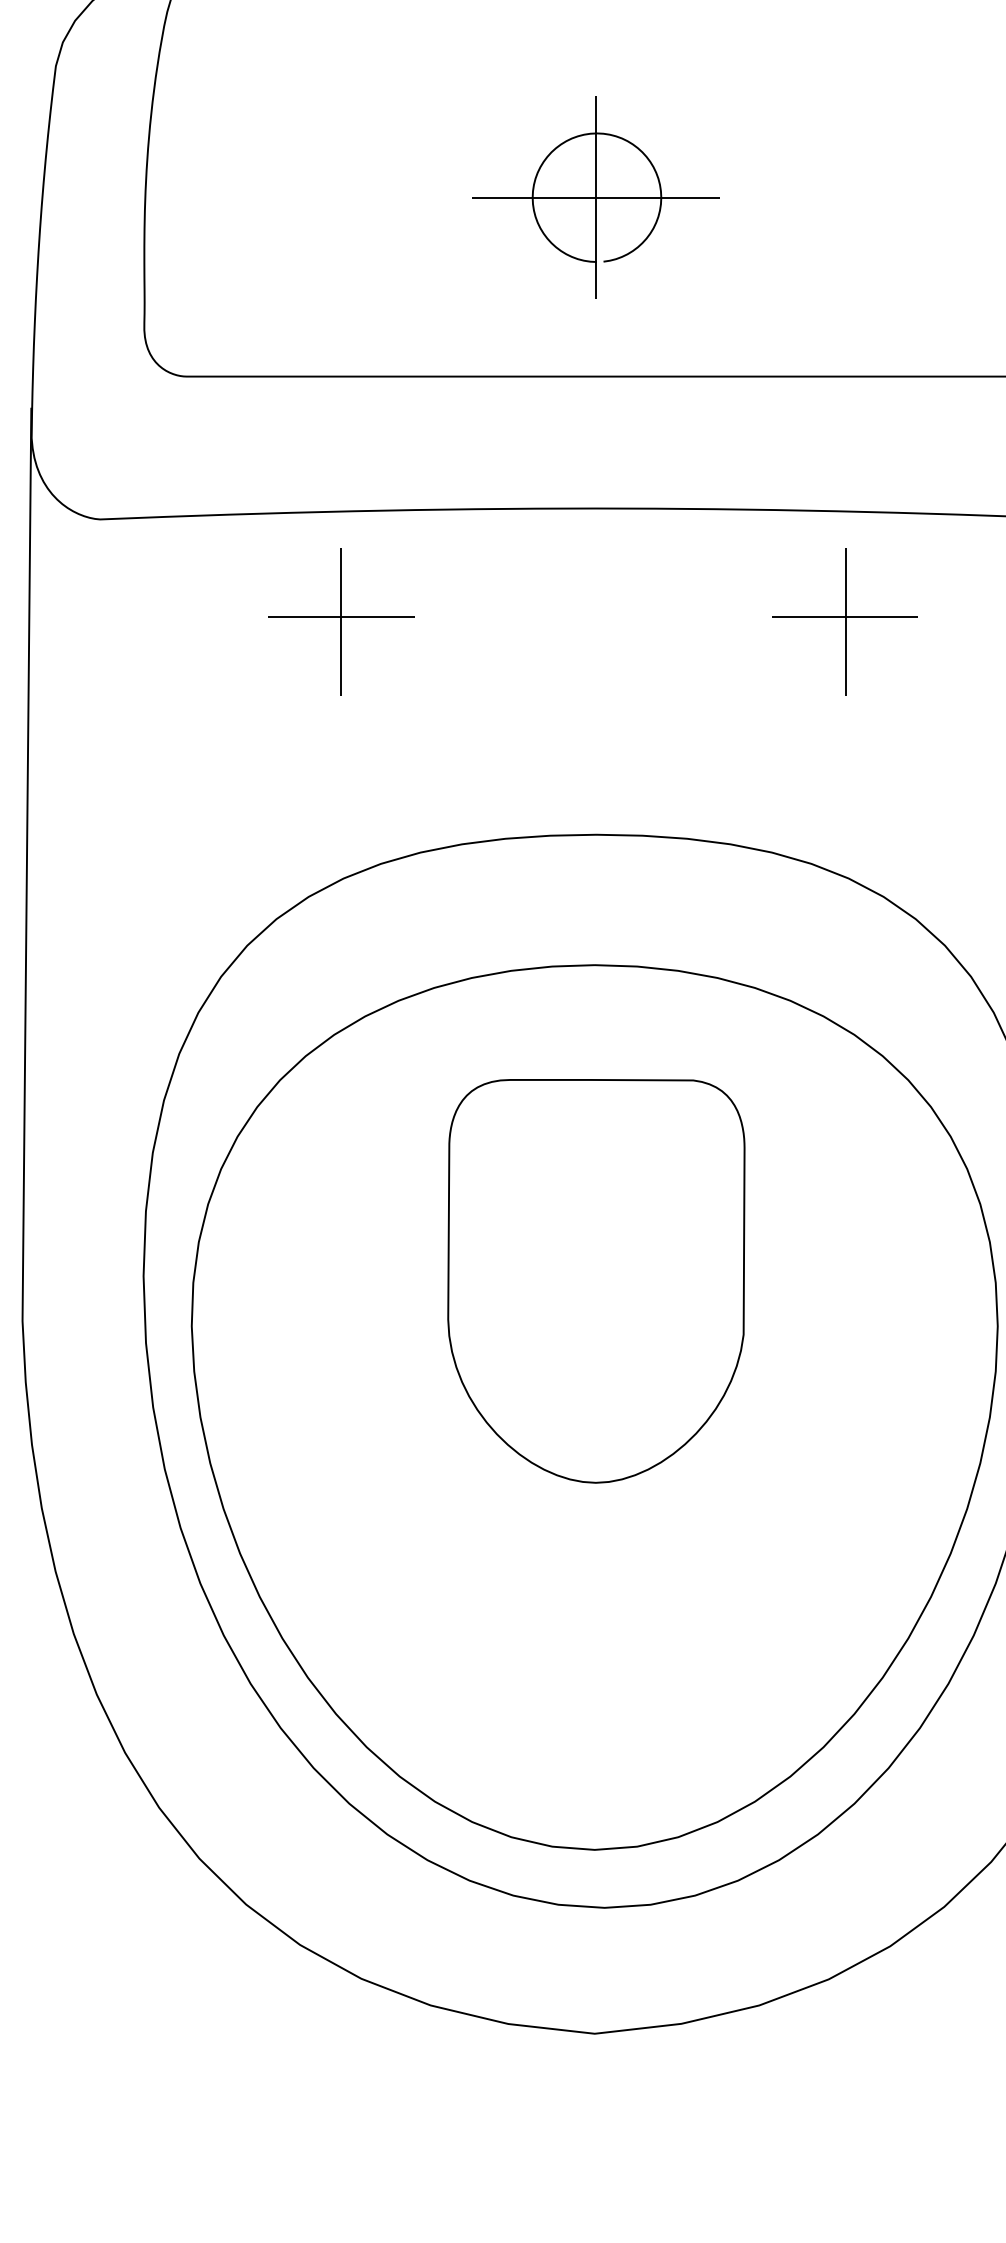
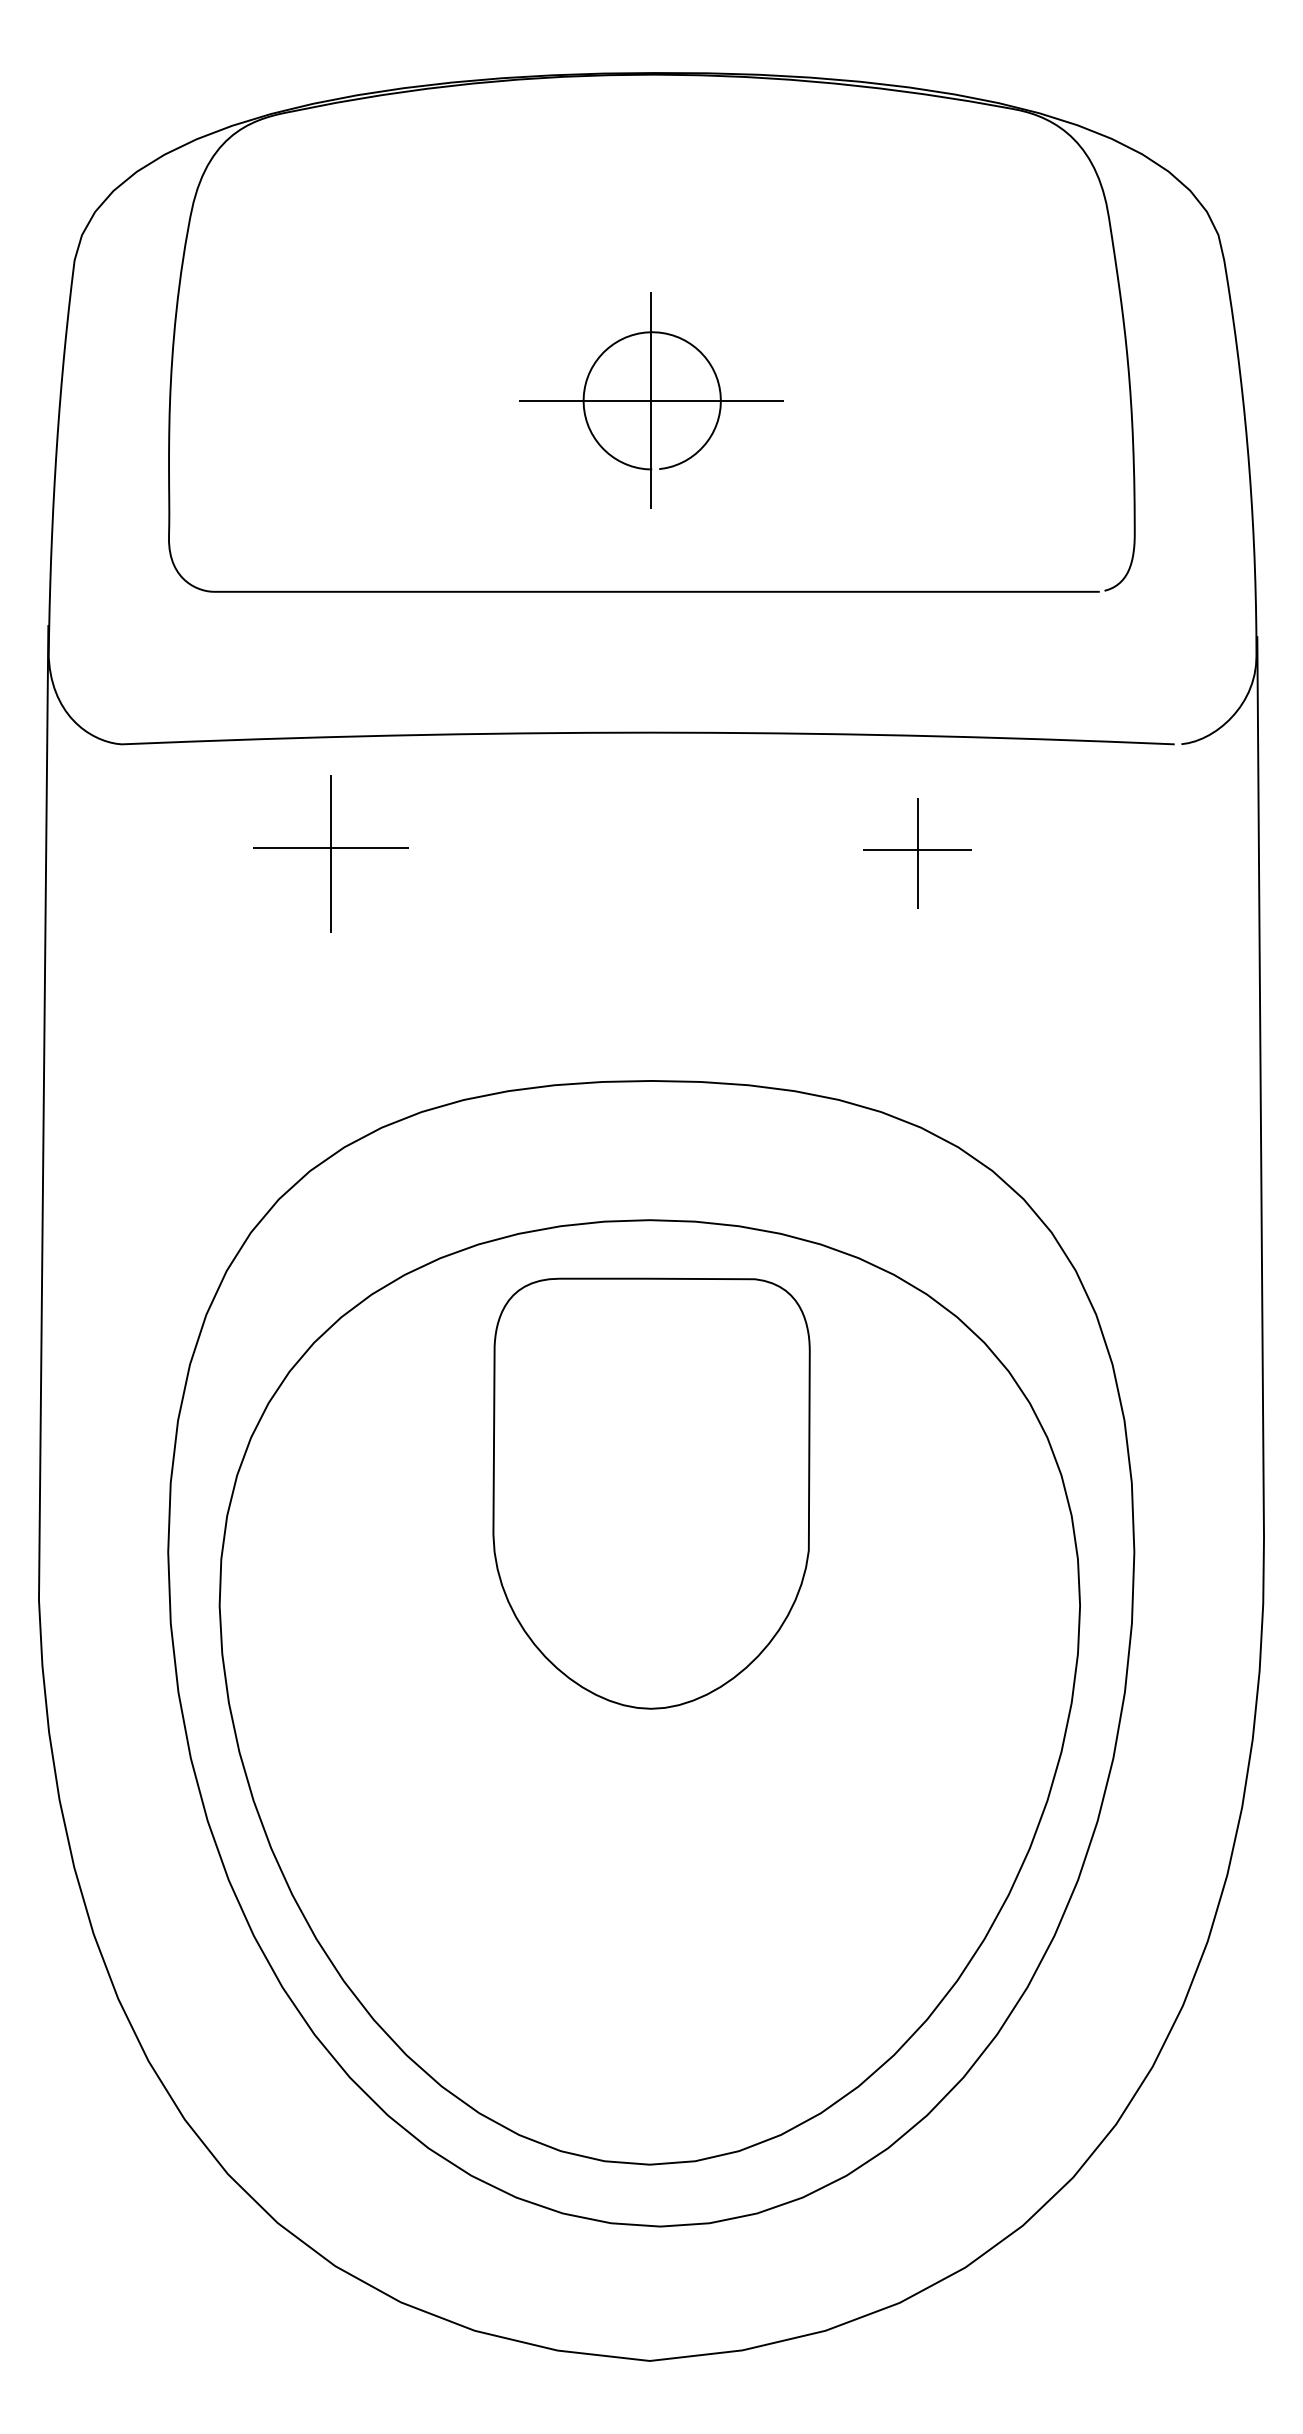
part: (340, 621) -> (330, 853), moved
part: (844, 621) -> (916, 853), size x0.7
part: (596, 1281) -> (651, 1493), moved

